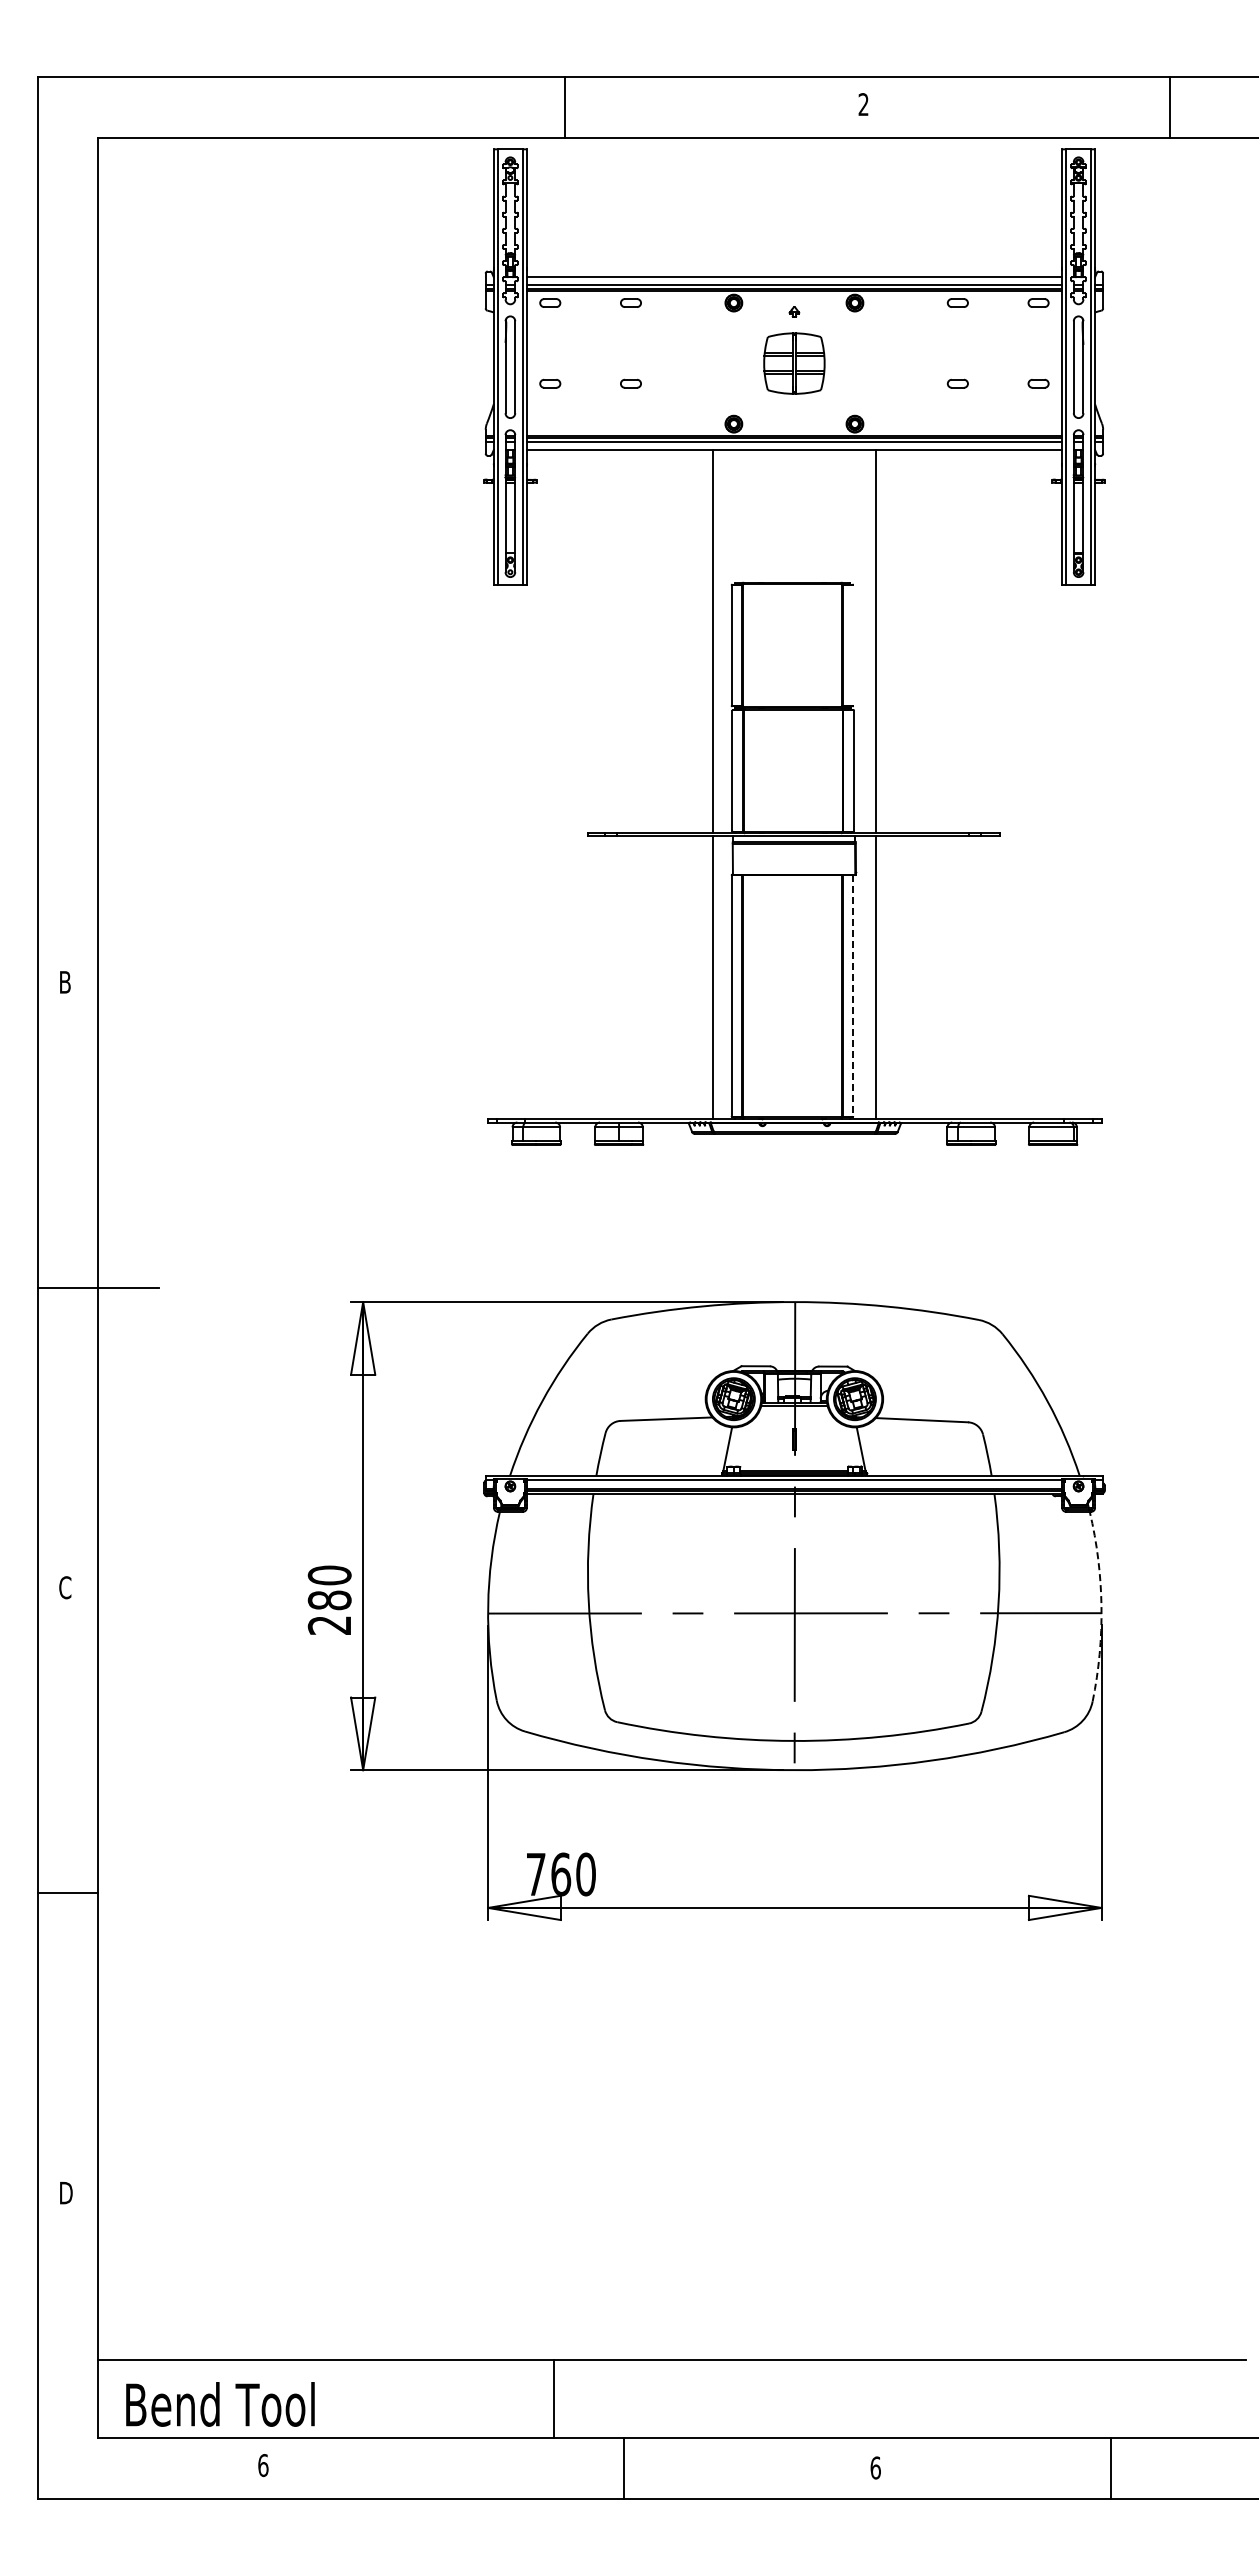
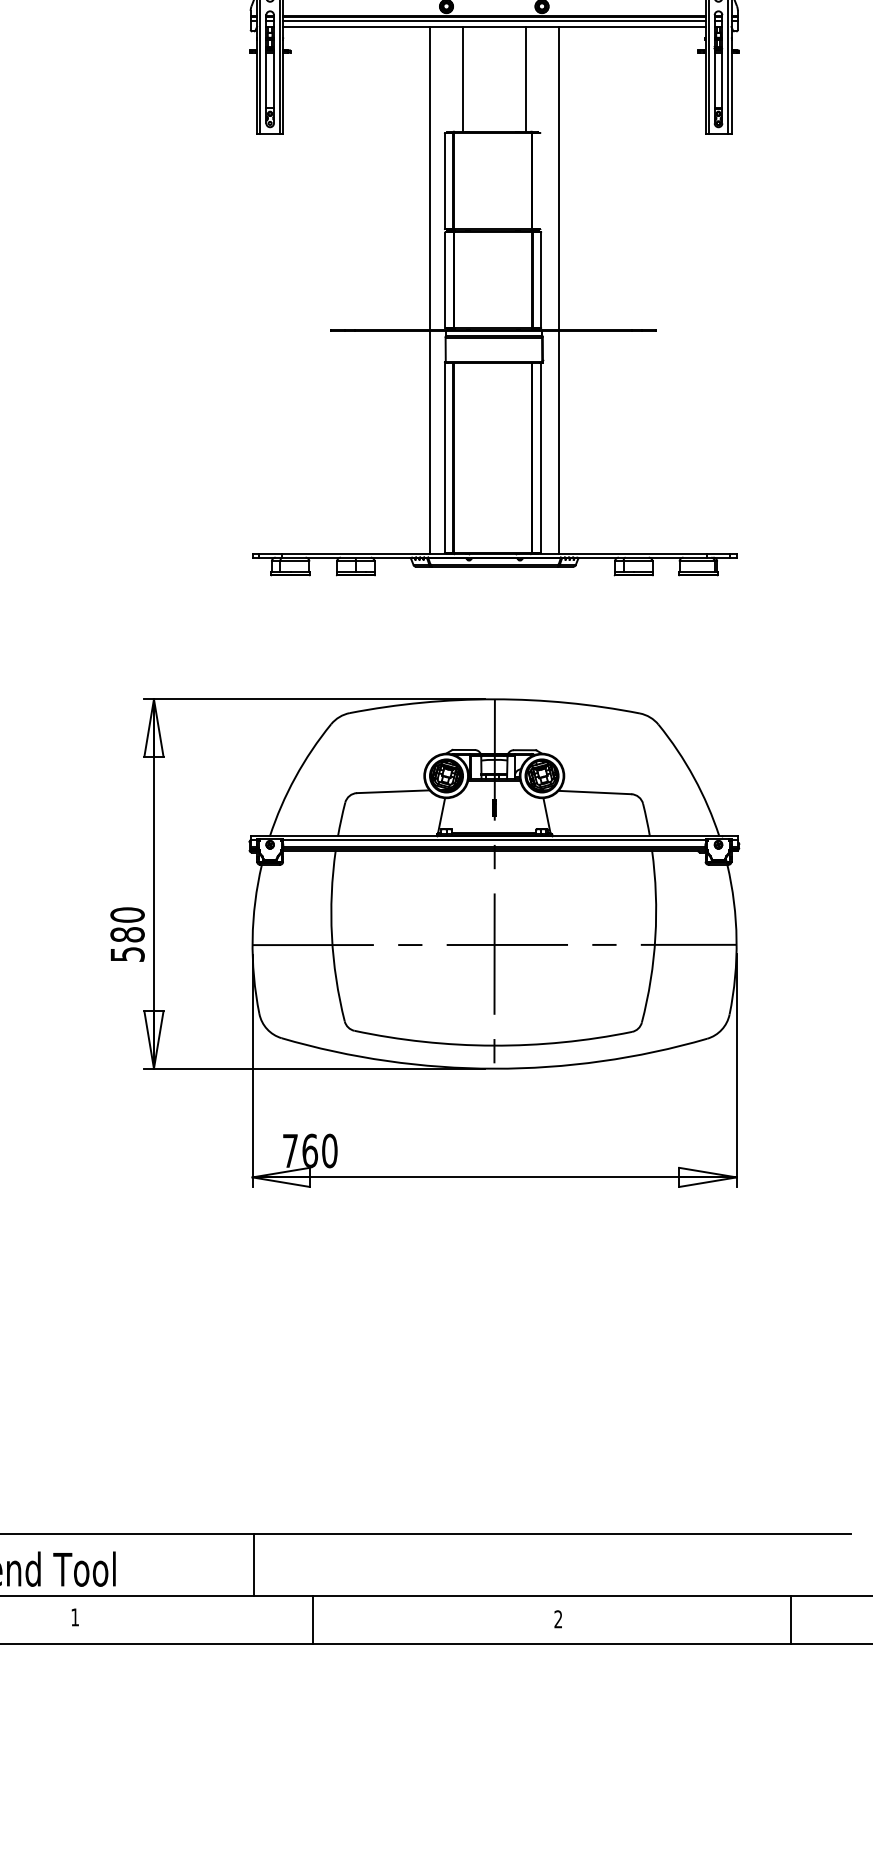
line: (754, 516) -> (462, 79), added
line: (833, 516) -> (525, 79), added
line: (853, 996) -> (540, 458), dashed -> solid
arc: (1101, 1606) -> (736, 939), dashed -> solid
text: (329, 1625) -> (127, 954), 280 -> 580
line: (554, 2398) -> (253, 1564), moved
text: (263, 2465) -> (75, 1617), 6 -> 1
text: (875, 2467) -> (558, 1618), 6 -> 2
line: (623, 2468) -> (312, 1619), moved
line: (1110, 2468) -> (790, 1619), moved

